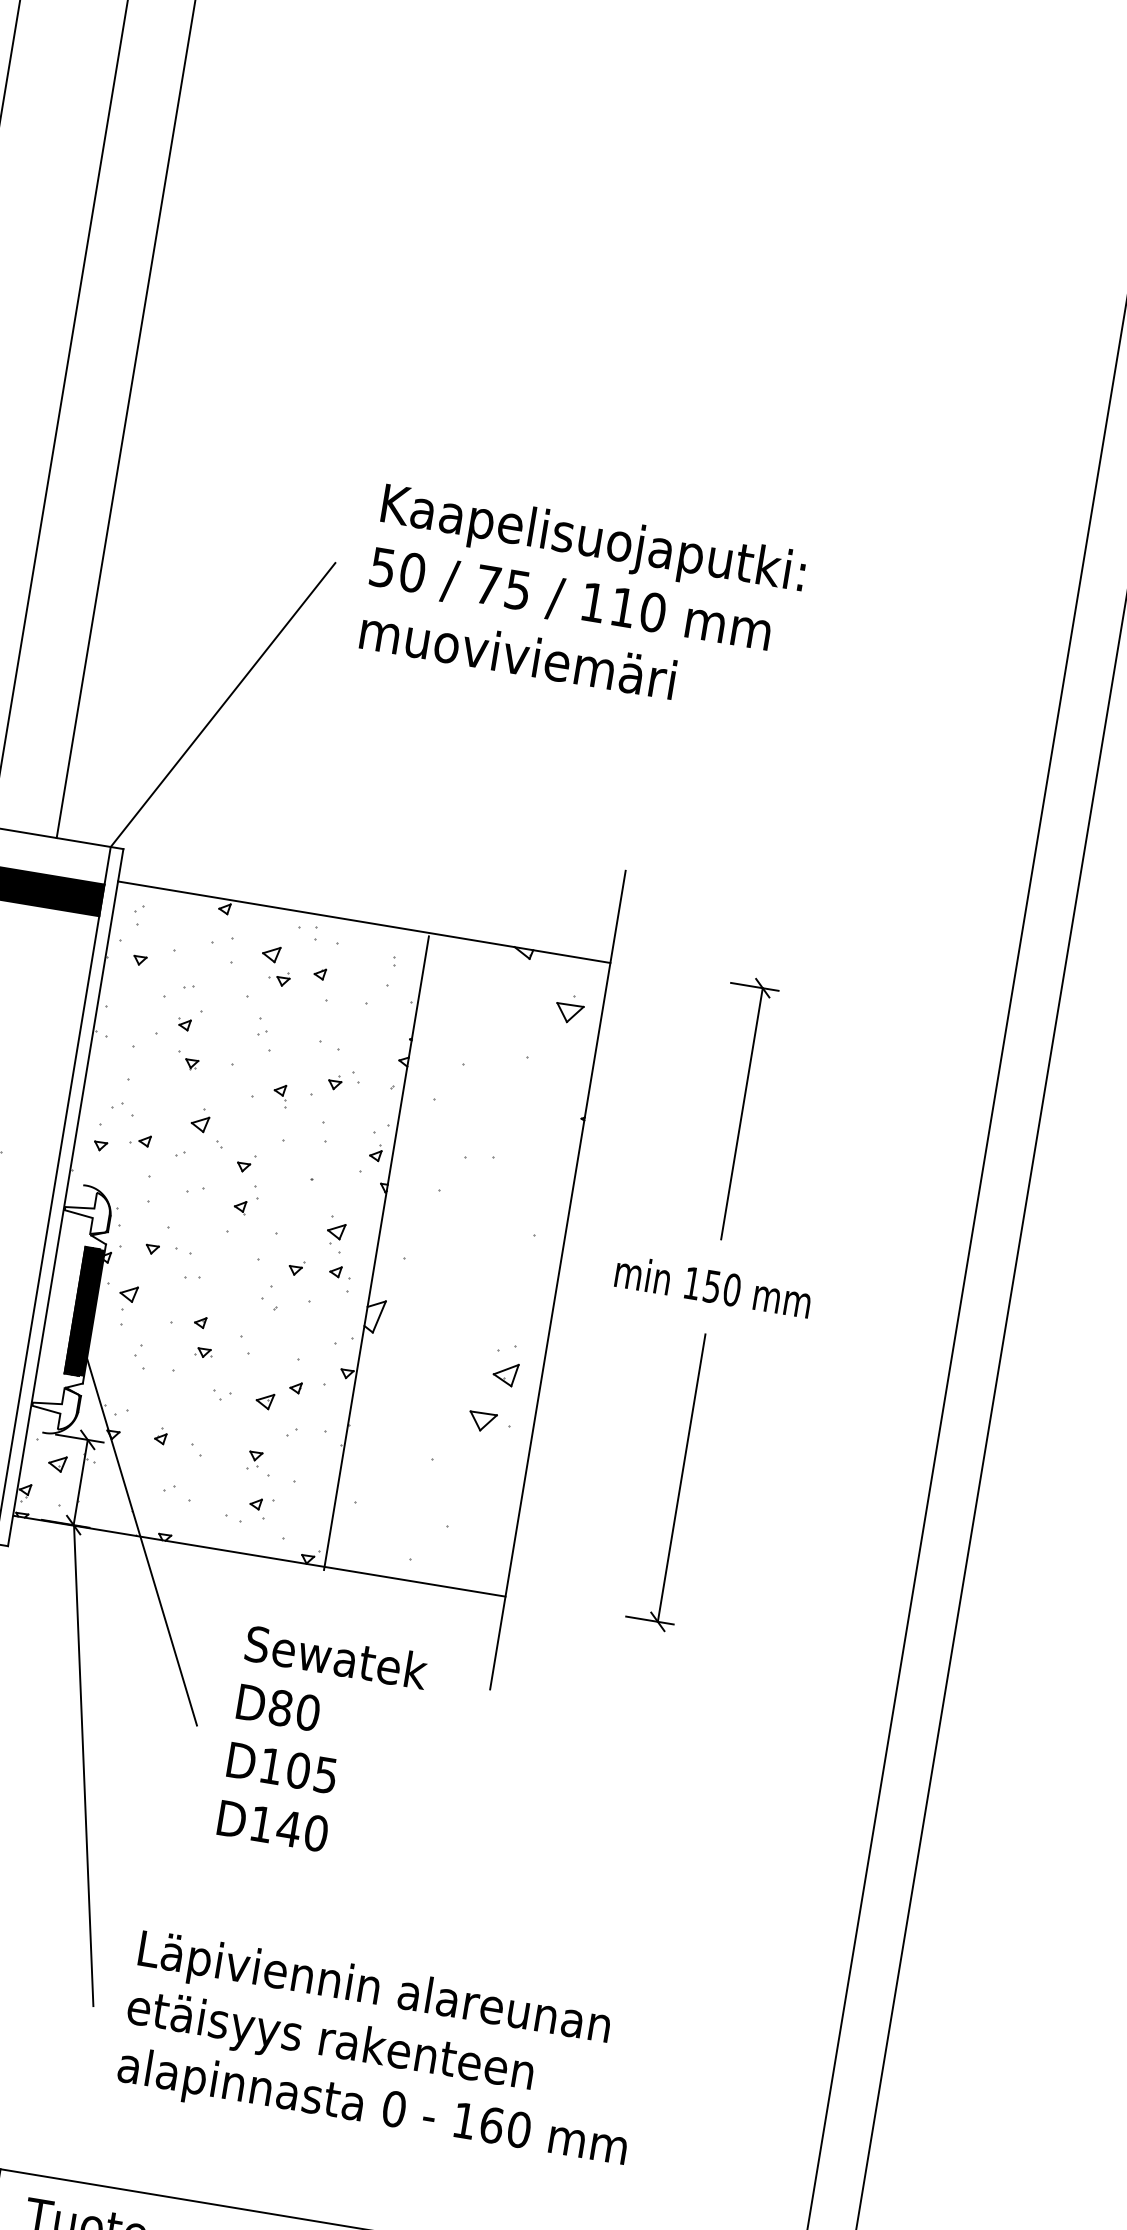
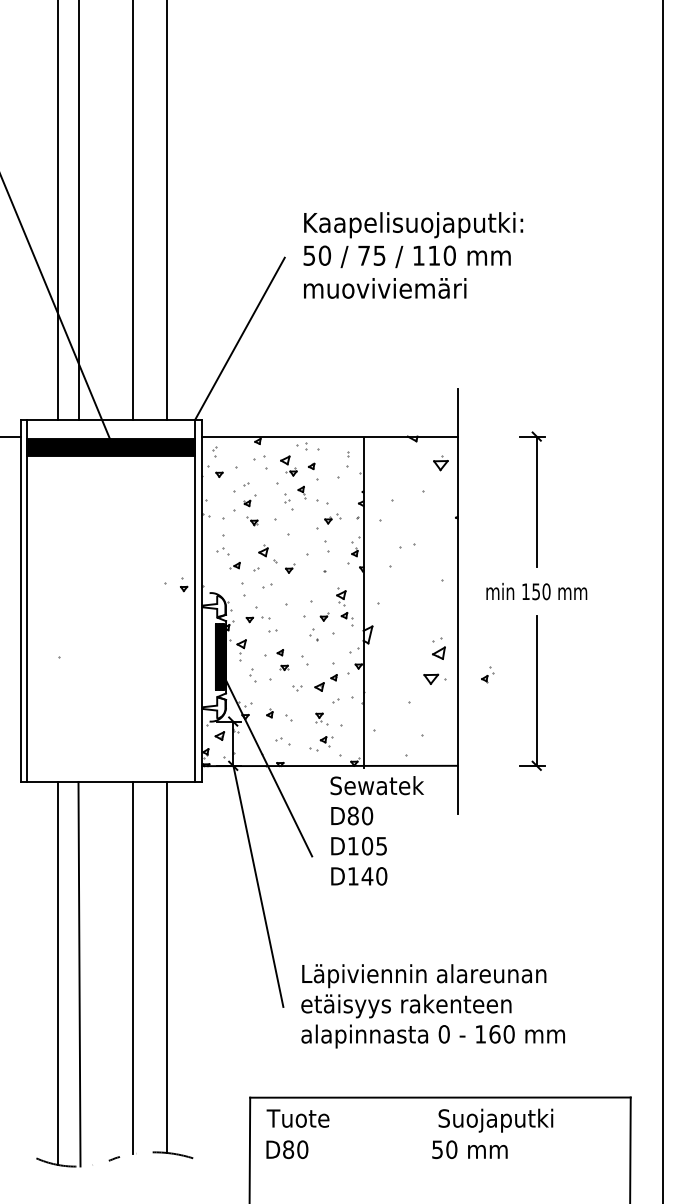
part: (279, 1095) -> (301, 492), moved
part: (102, 1137) -> (184, 584), moved
part: (246, 1199) -> (487, 674), moved
text: (320, 1743) -> (376, 830), moved

